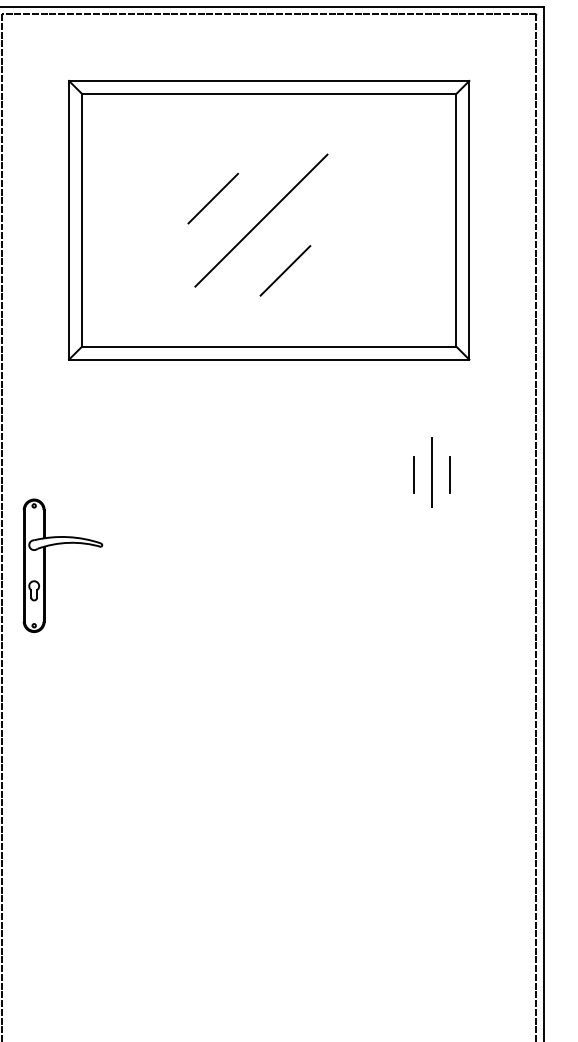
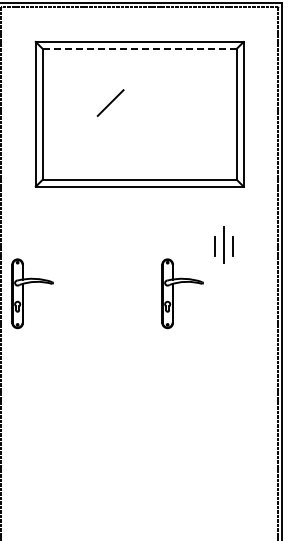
line: (268, 93) -> (139, 48), solid -> dashed
line: (261, 220) -> (135, 114), removed
line: (286, 270) -> (148, 140), removed
part: (334, 565) -> (173, 293), added

